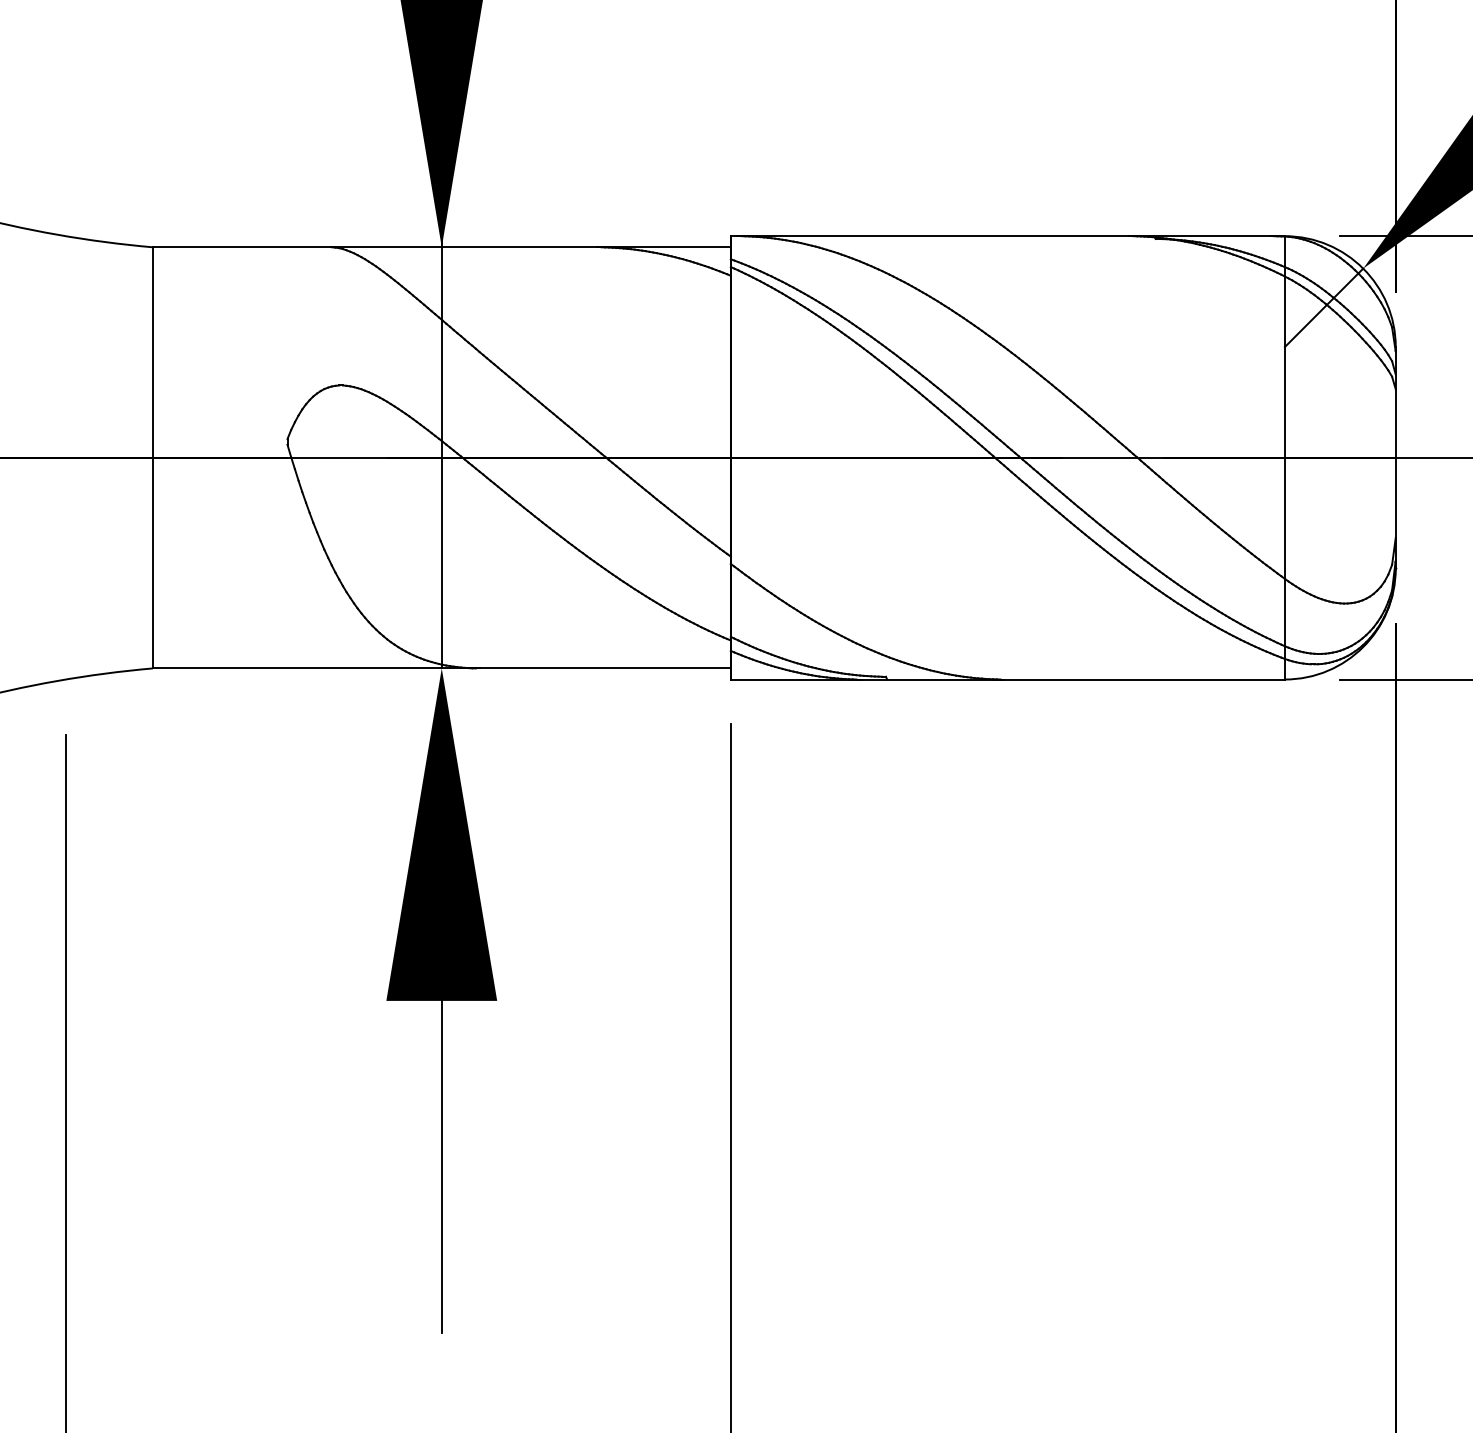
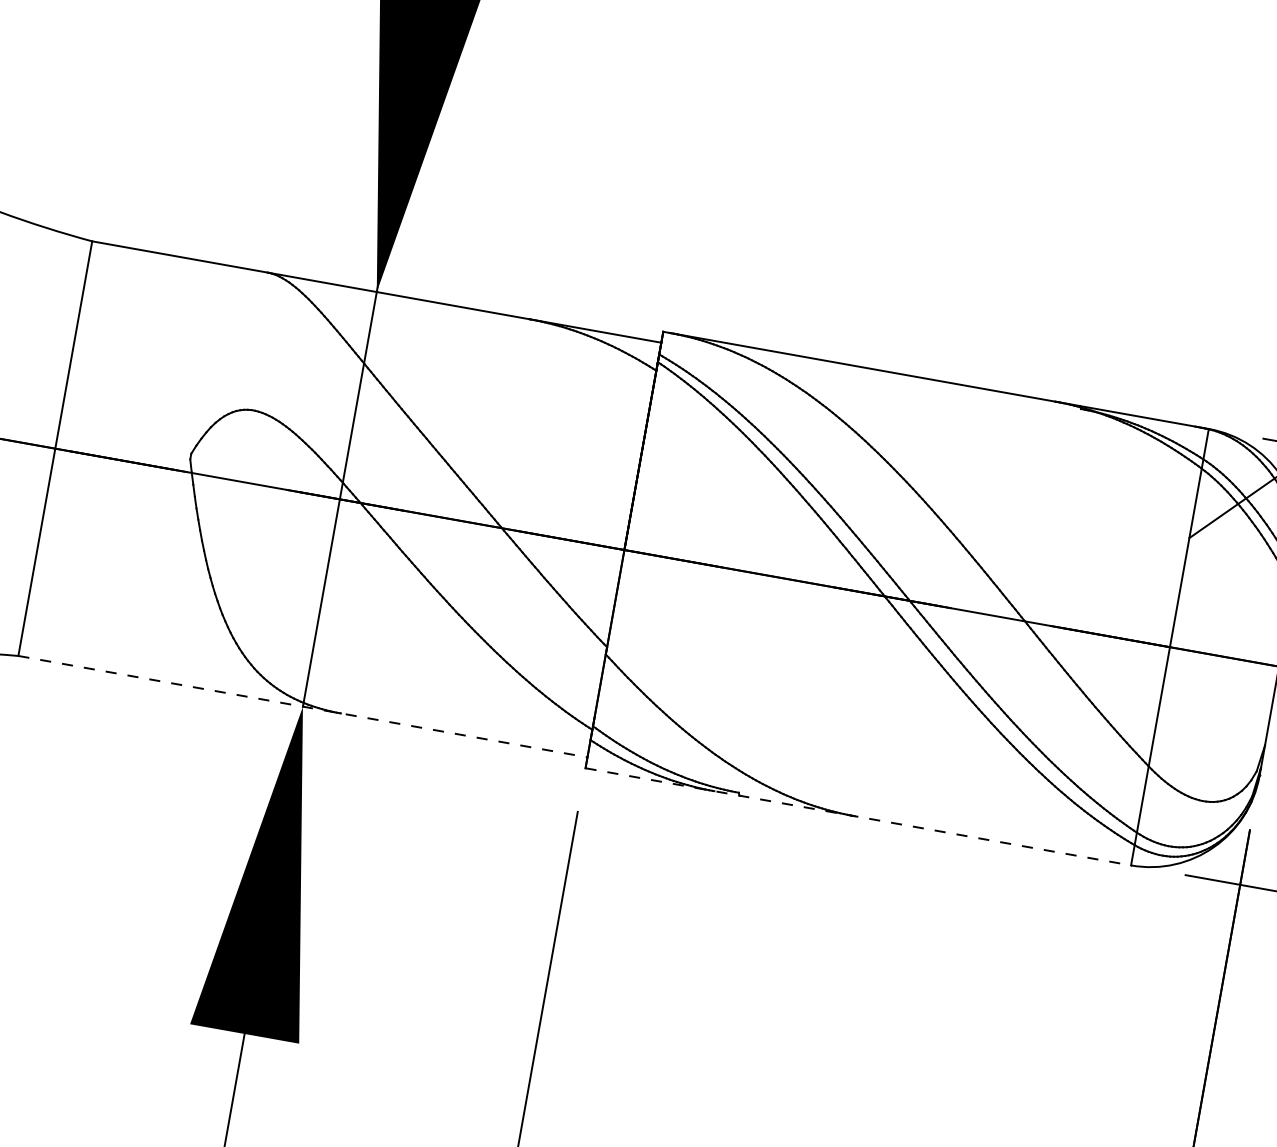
line: (442, 668) -> (303, 706), solid -> dashed
line: (1008, 679) -> (858, 816), solid -> dashed

